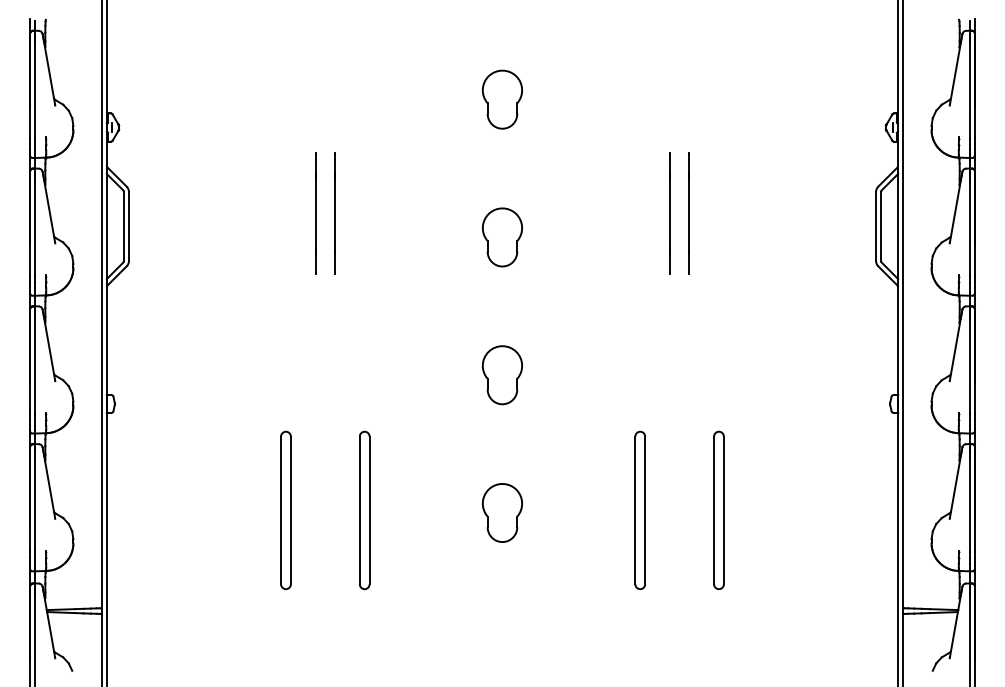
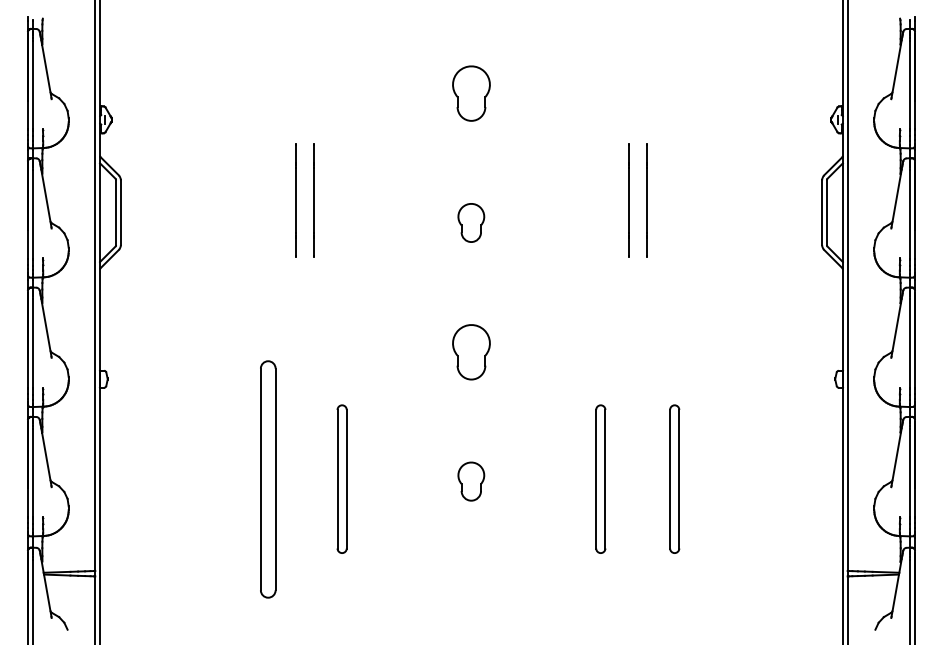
part: (501, 237) -> (470, 222), size x0.7
part: (285, 509) -> (267, 478), size x1.6
part: (501, 512) -> (470, 481), size x0.7

